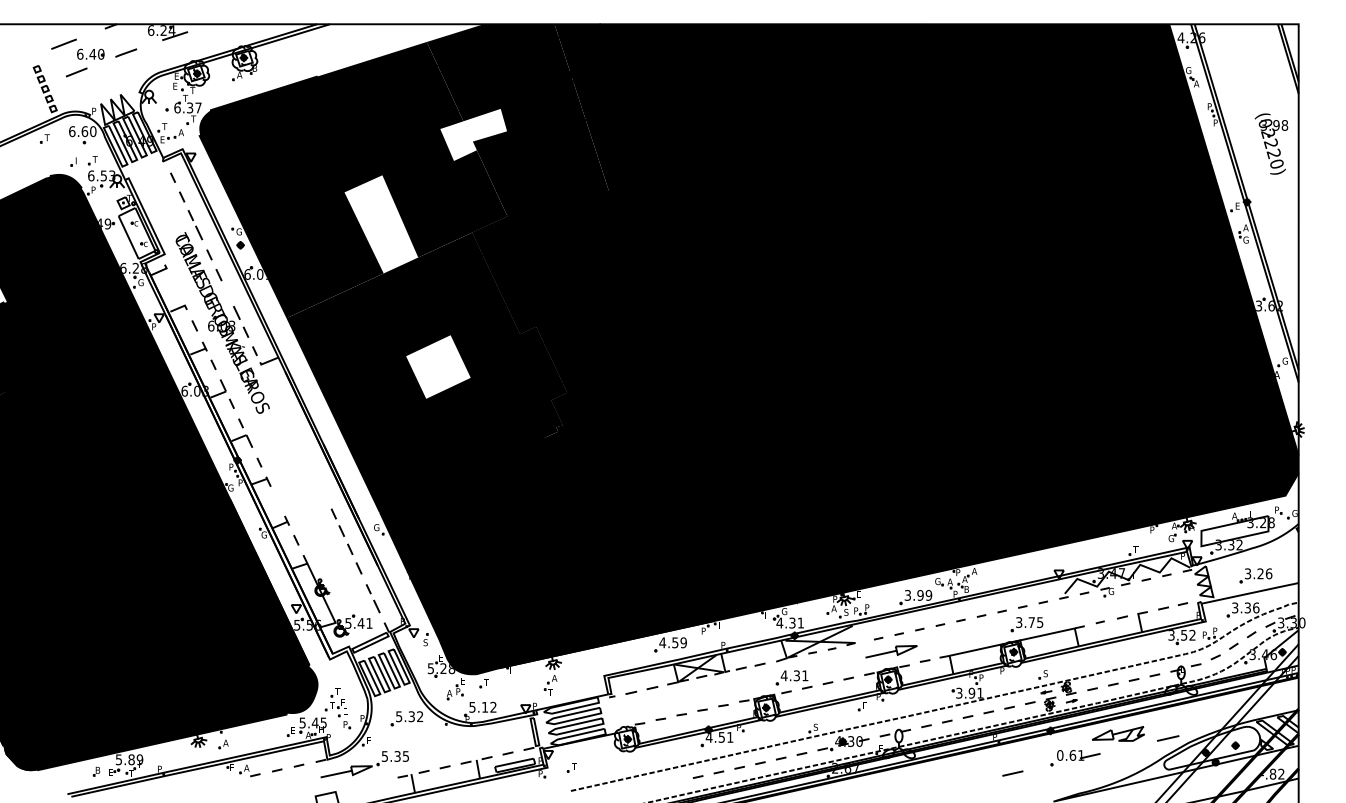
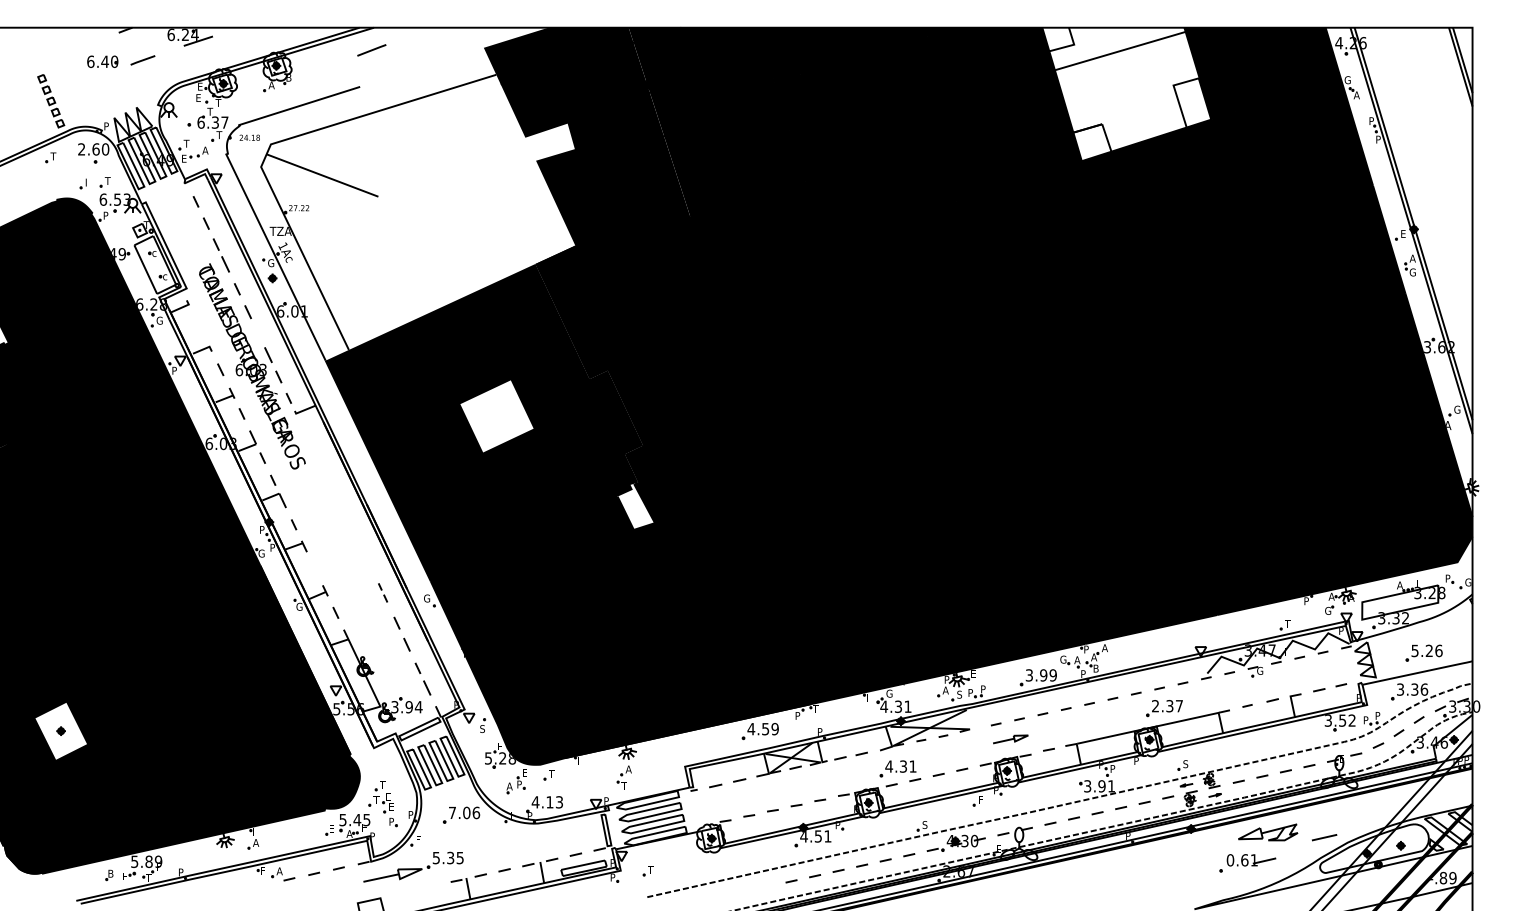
line: (63, 43) -> (371, 49), moved
line: (76, 72) -> (86, 82), removed
fill: (994, 82) -> (1127, 93), removed
text: (72, 131) -> (82, 149), 6.60 -> 2.60
part: (1271, 143) -> (1441, 162), removed
fill: (353, 179) -> (400, 203), removed
fill: (561, 447) -> (636, 507), removed
part: (337, 522) -> (382, 592), size x0.6
text: (1248, 573) -> (1415, 650), 3.26 -> 5.26
text: (1029, 622) -> (1167, 706), 3.75 -> 2.37
text: (358, 623) -> (406, 707), 5.41 -> 3.94
fill: (54, 644) -> (61, 731), removed
part: (891, 651) -> (1010, 739), size x0.6
text: (482, 707) -> (546, 802), 5.12 -> 4.13
text: (409, 716) -> (464, 812), 5.32 -> 7.06
part: (1075, 758) -> (1247, 863), moved
line: (1012, 773) -> (1147, 877), removed
text: (1281, 774) -> (1453, 878), -.82 -> -.89

